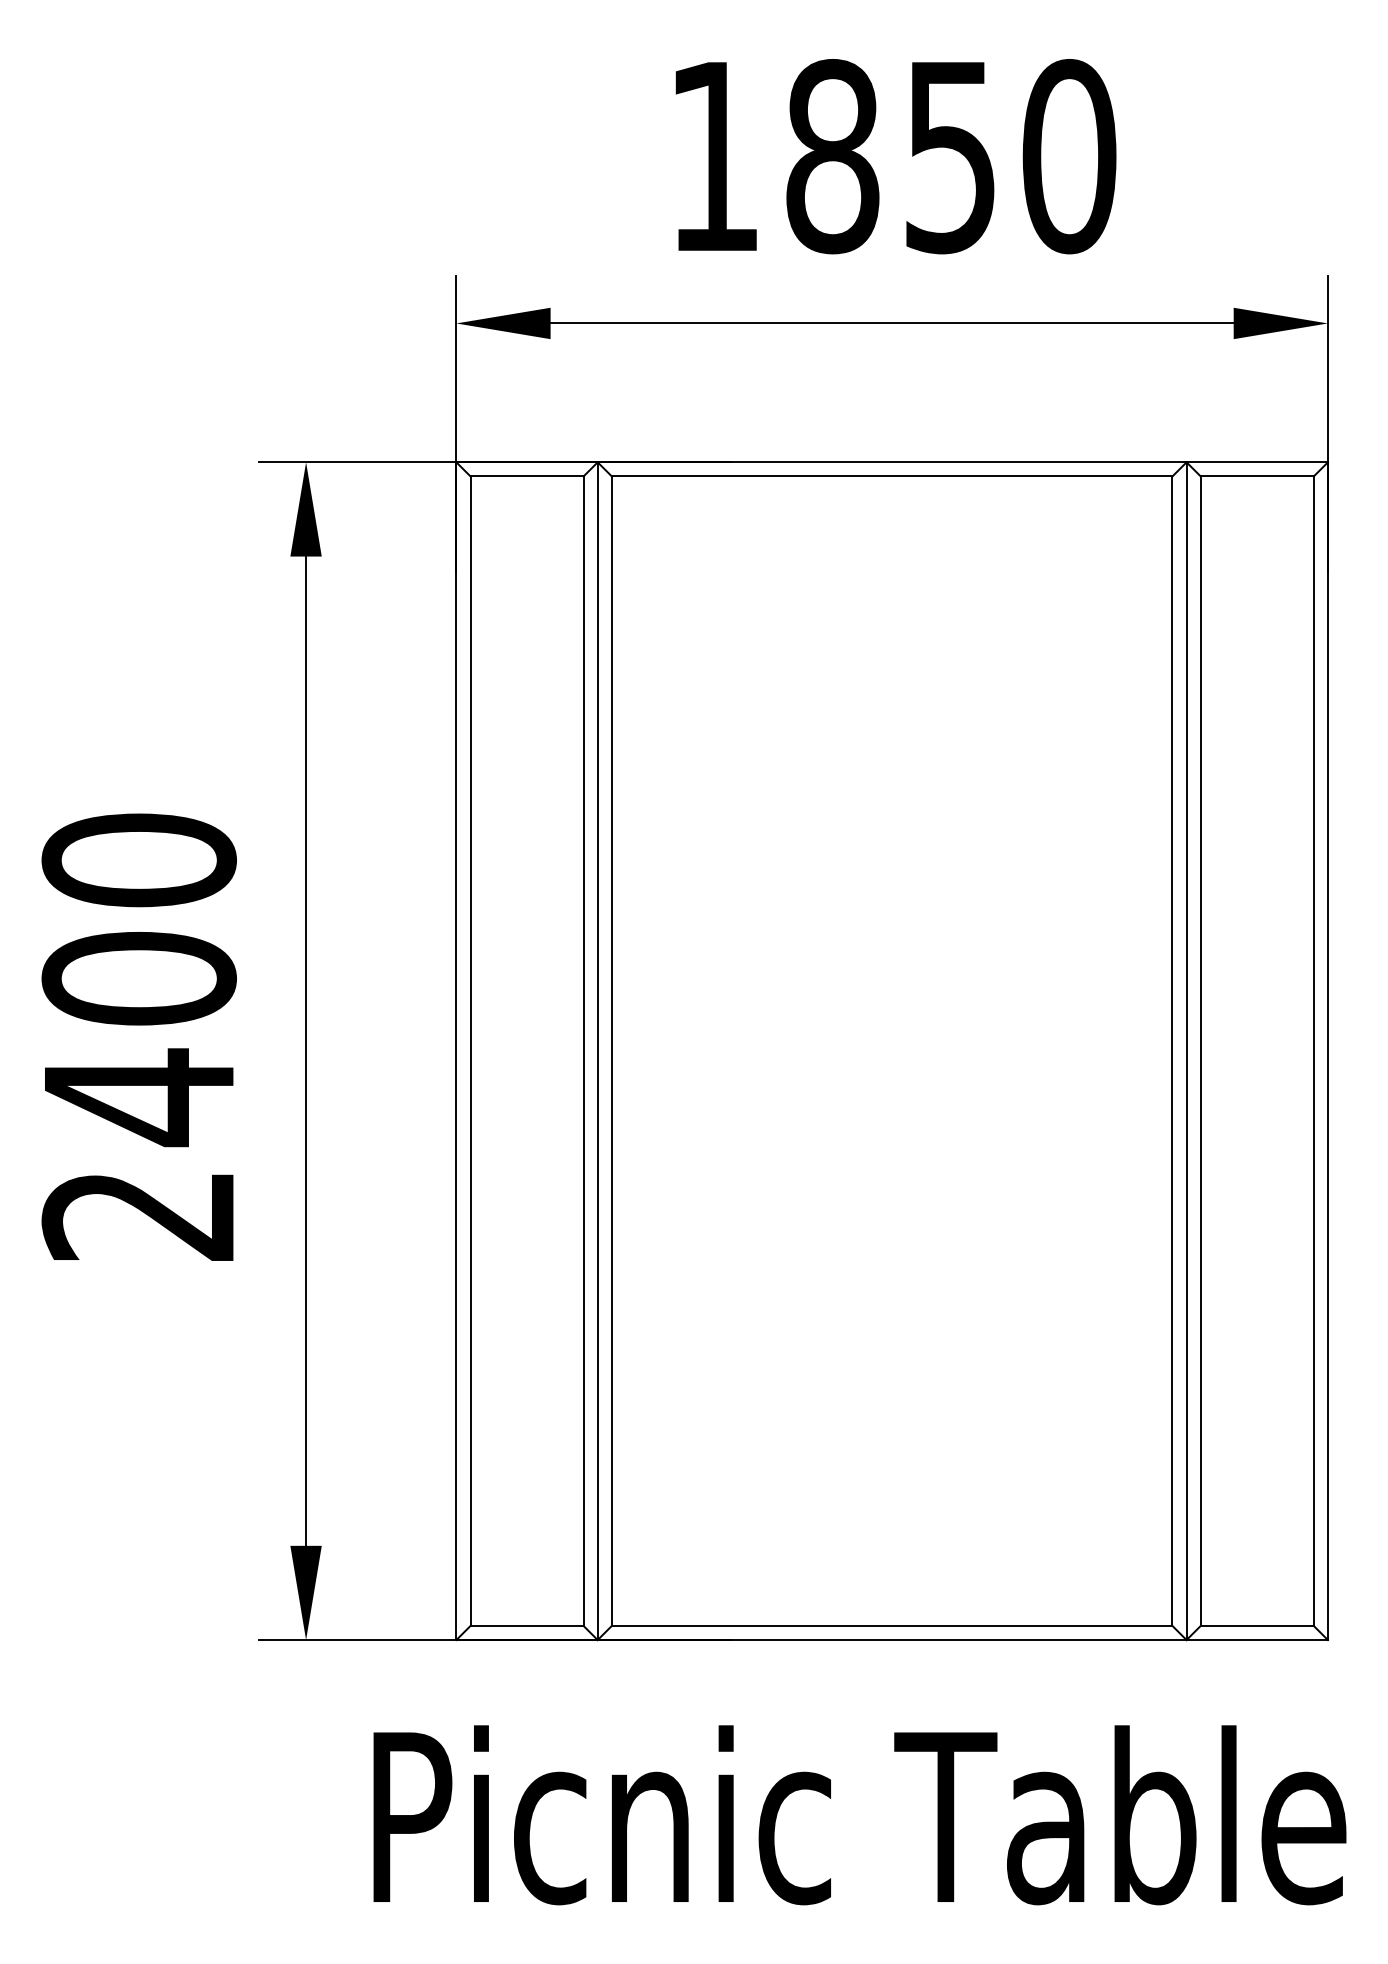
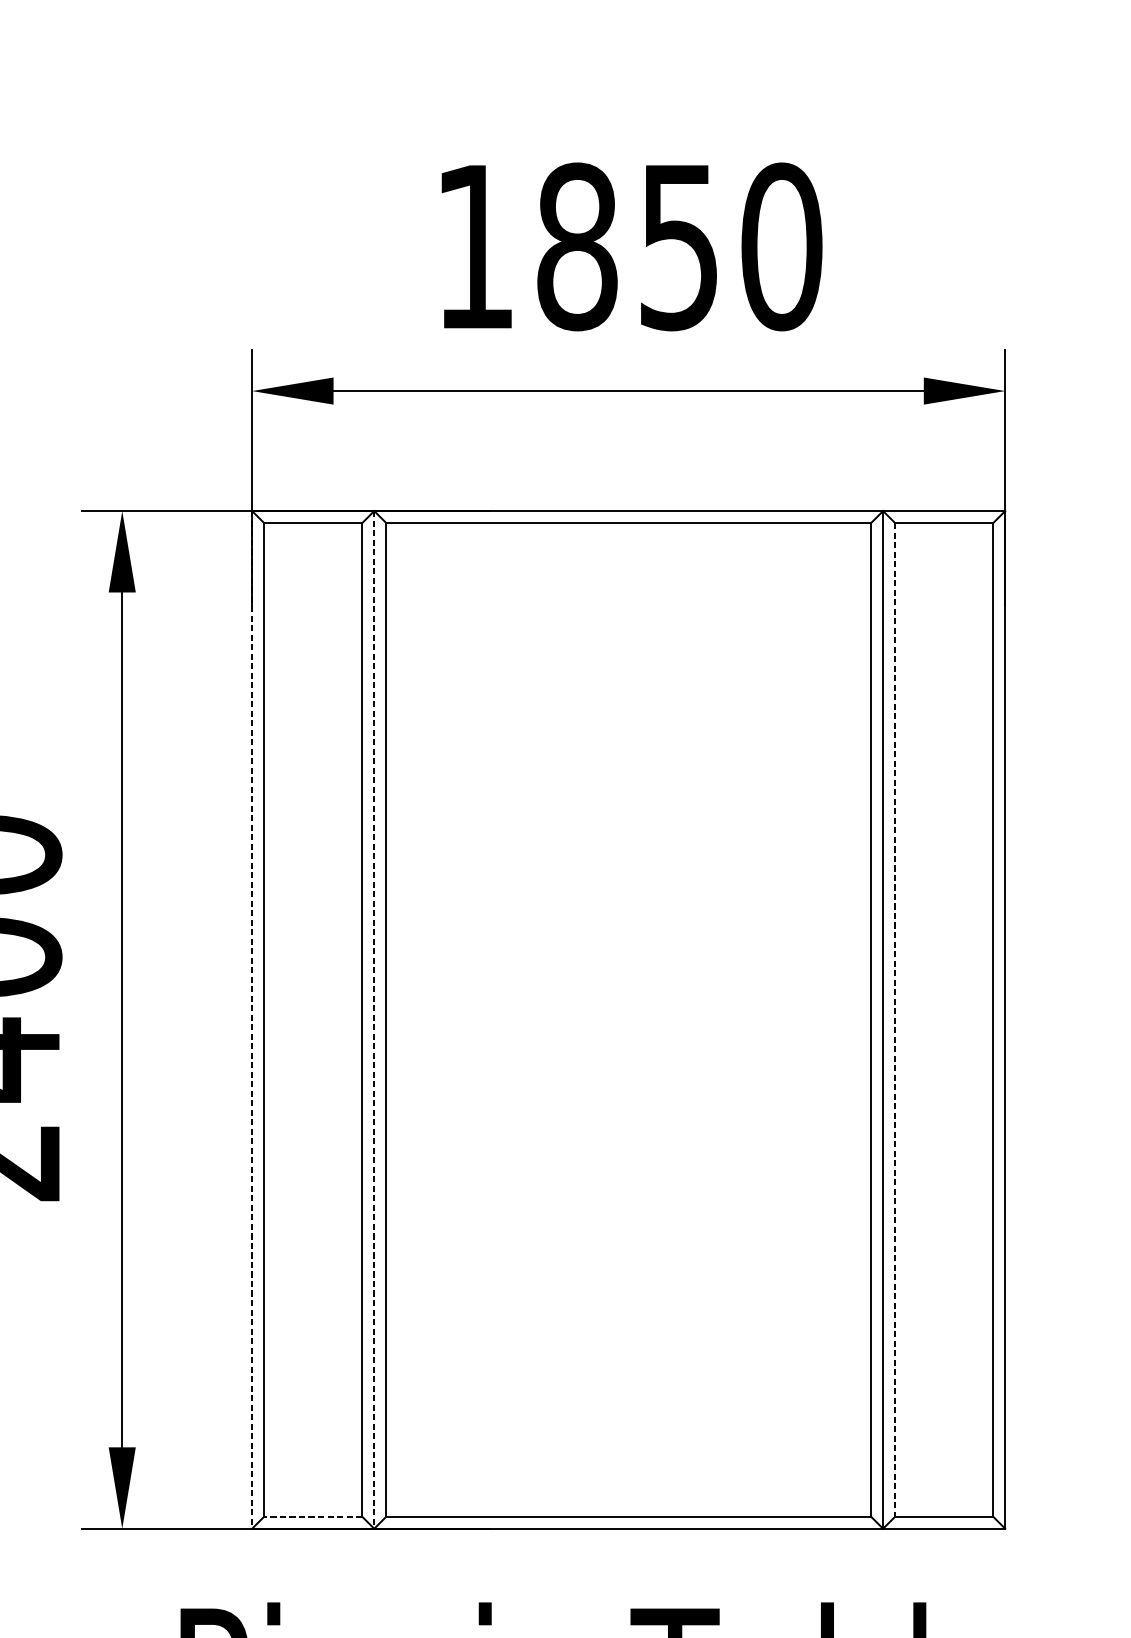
line: (456, 1051) -> (252, 1020), solid -> dashed
line: (597, 1051) -> (374, 1020), solid -> dashed
line: (1200, 1051) -> (895, 1020), solid -> dashed
line: (527, 1625) -> (313, 1516), solid -> dashed

